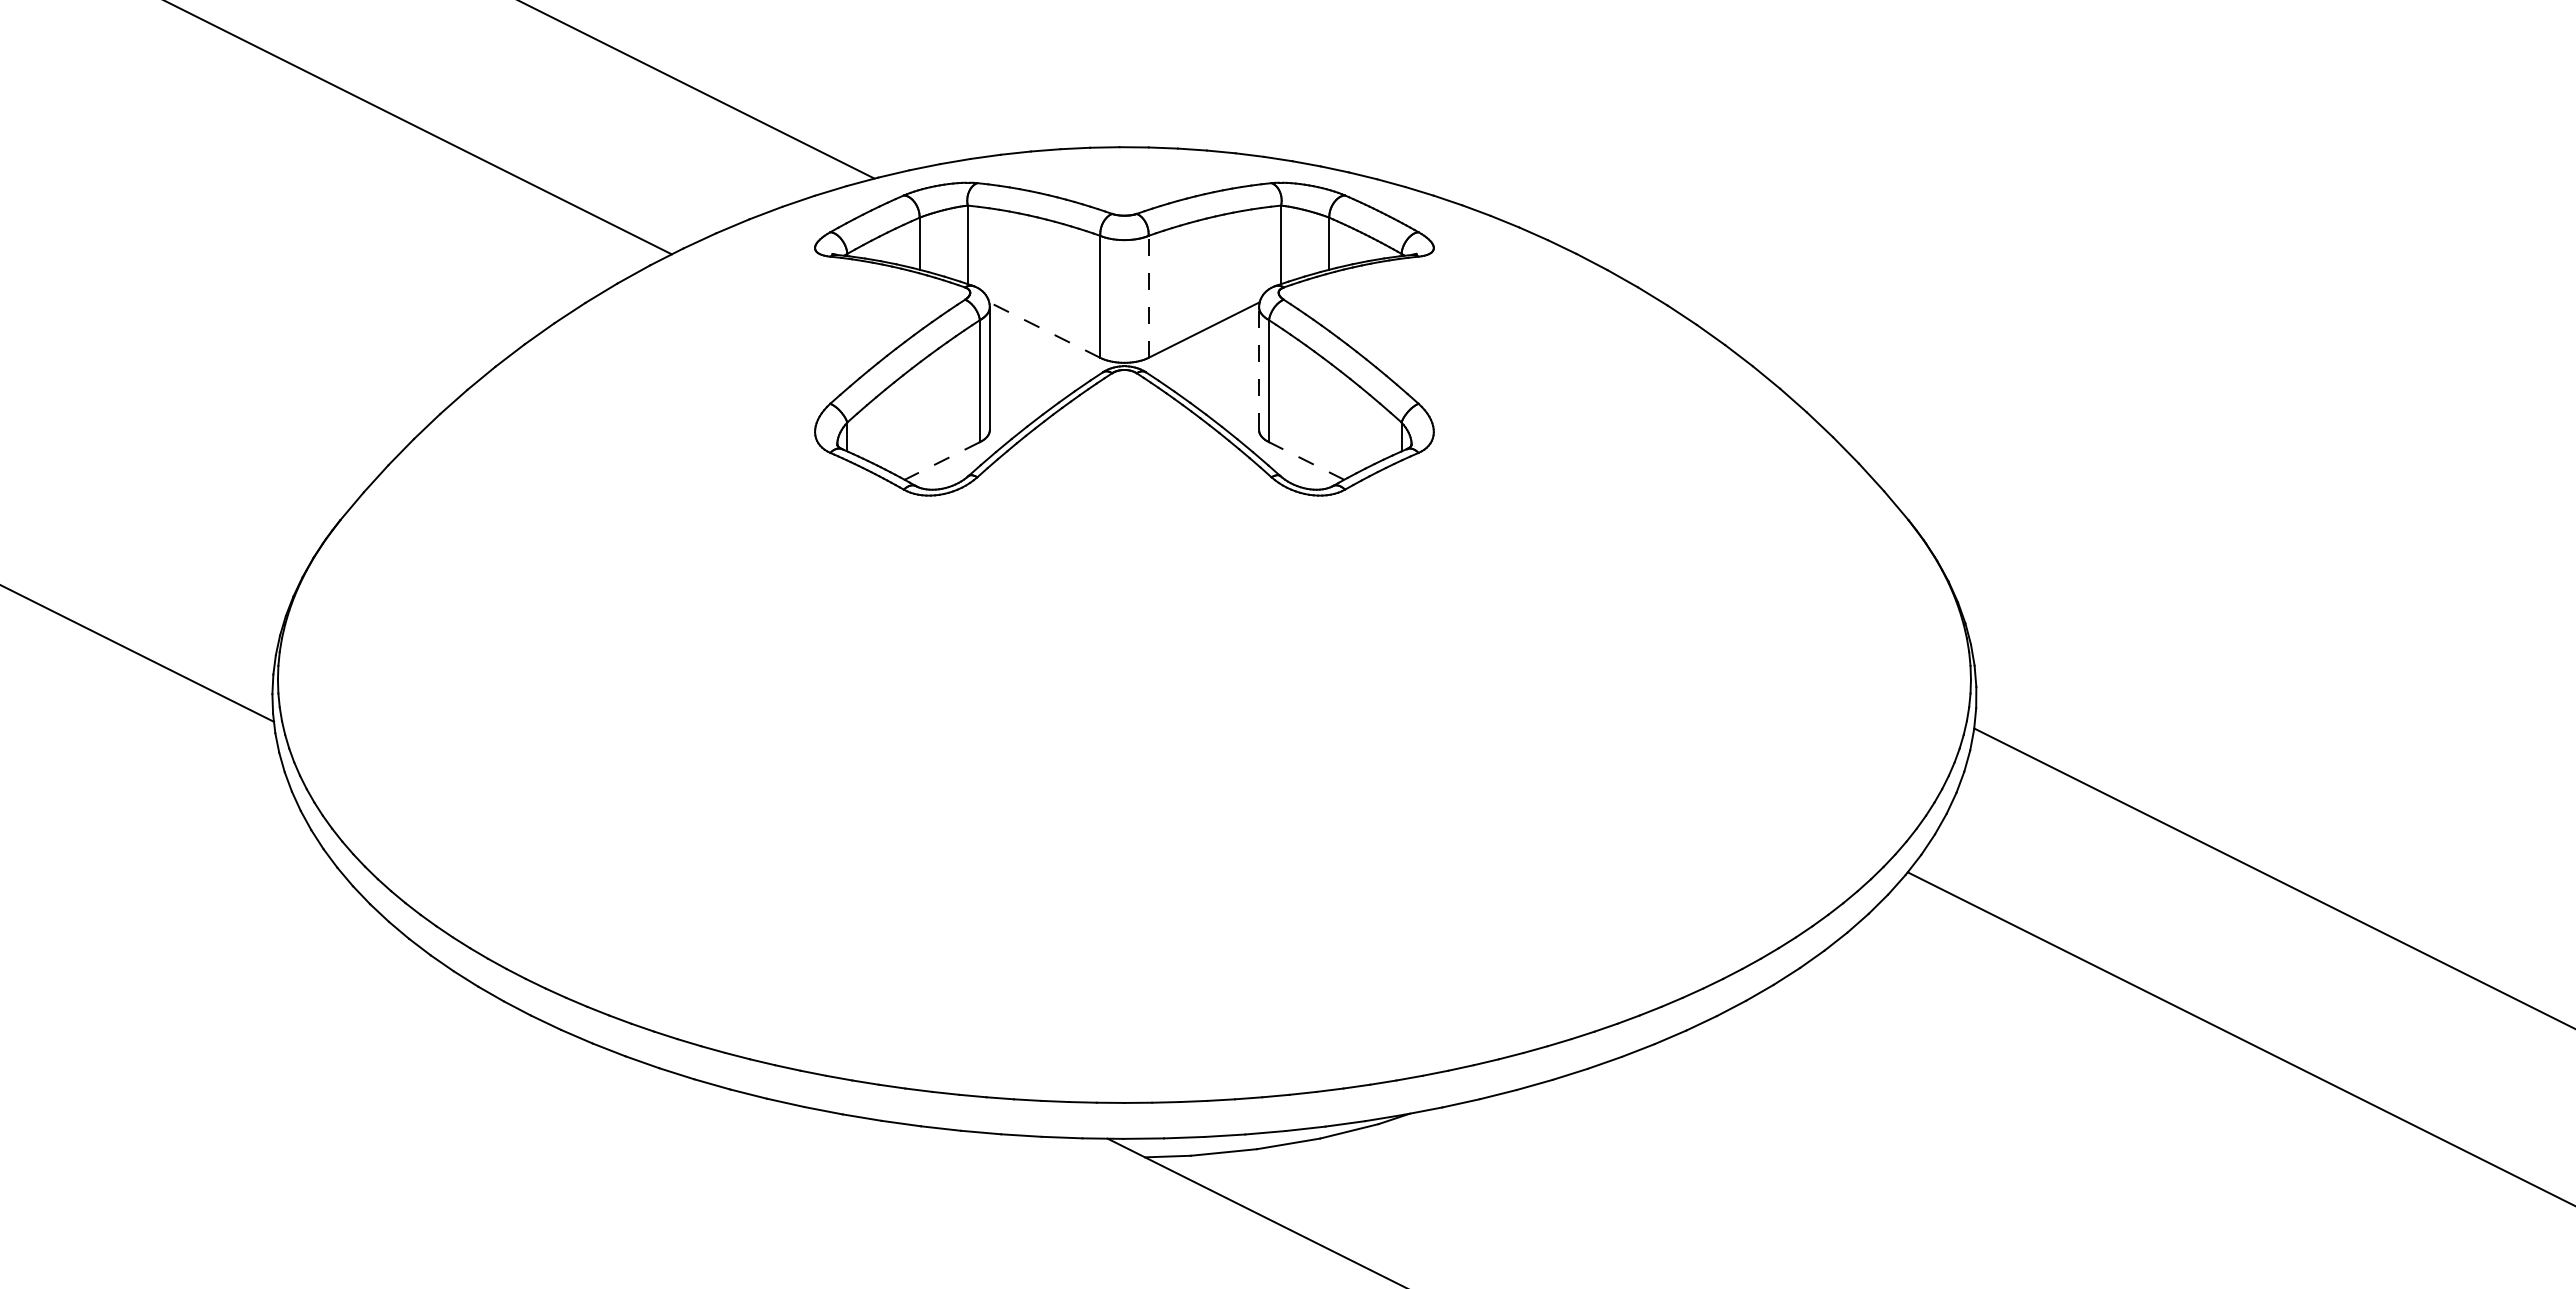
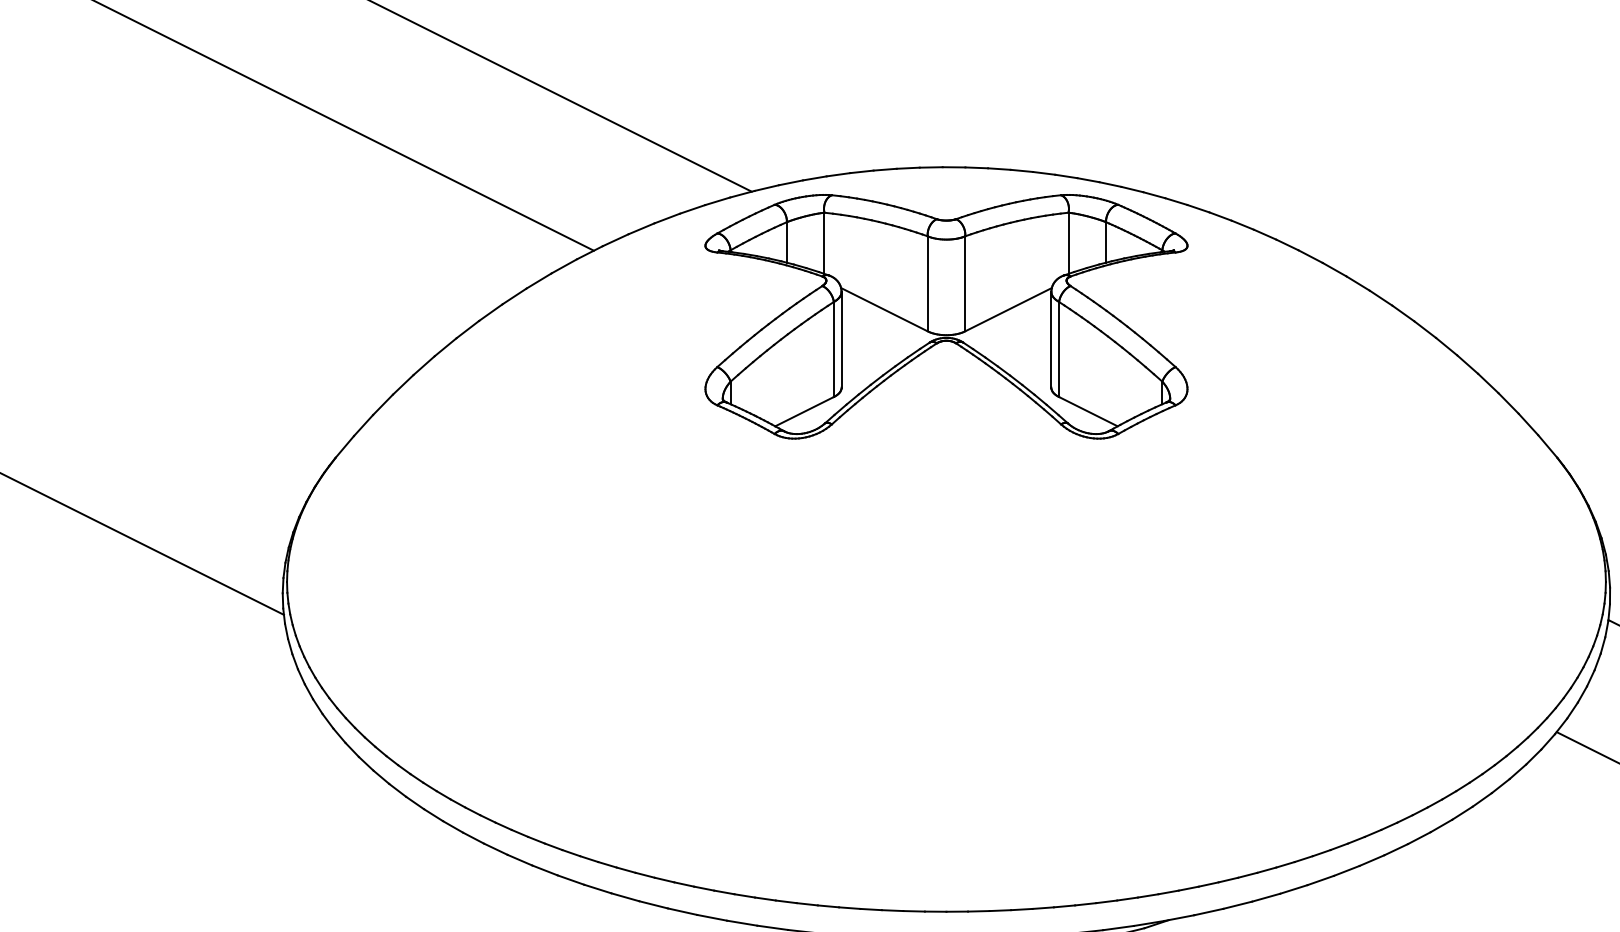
line: (1148, 296) -> (965, 283), dashed -> solid
line: (1044, 329) -> (884, 309), dashed -> solid
line: (1259, 368) -> (1051, 339), dashed -> solid
line: (1306, 460) -> (1088, 411), dashed -> solid
line: (941, 461) -> (803, 412), dashed -> solid

